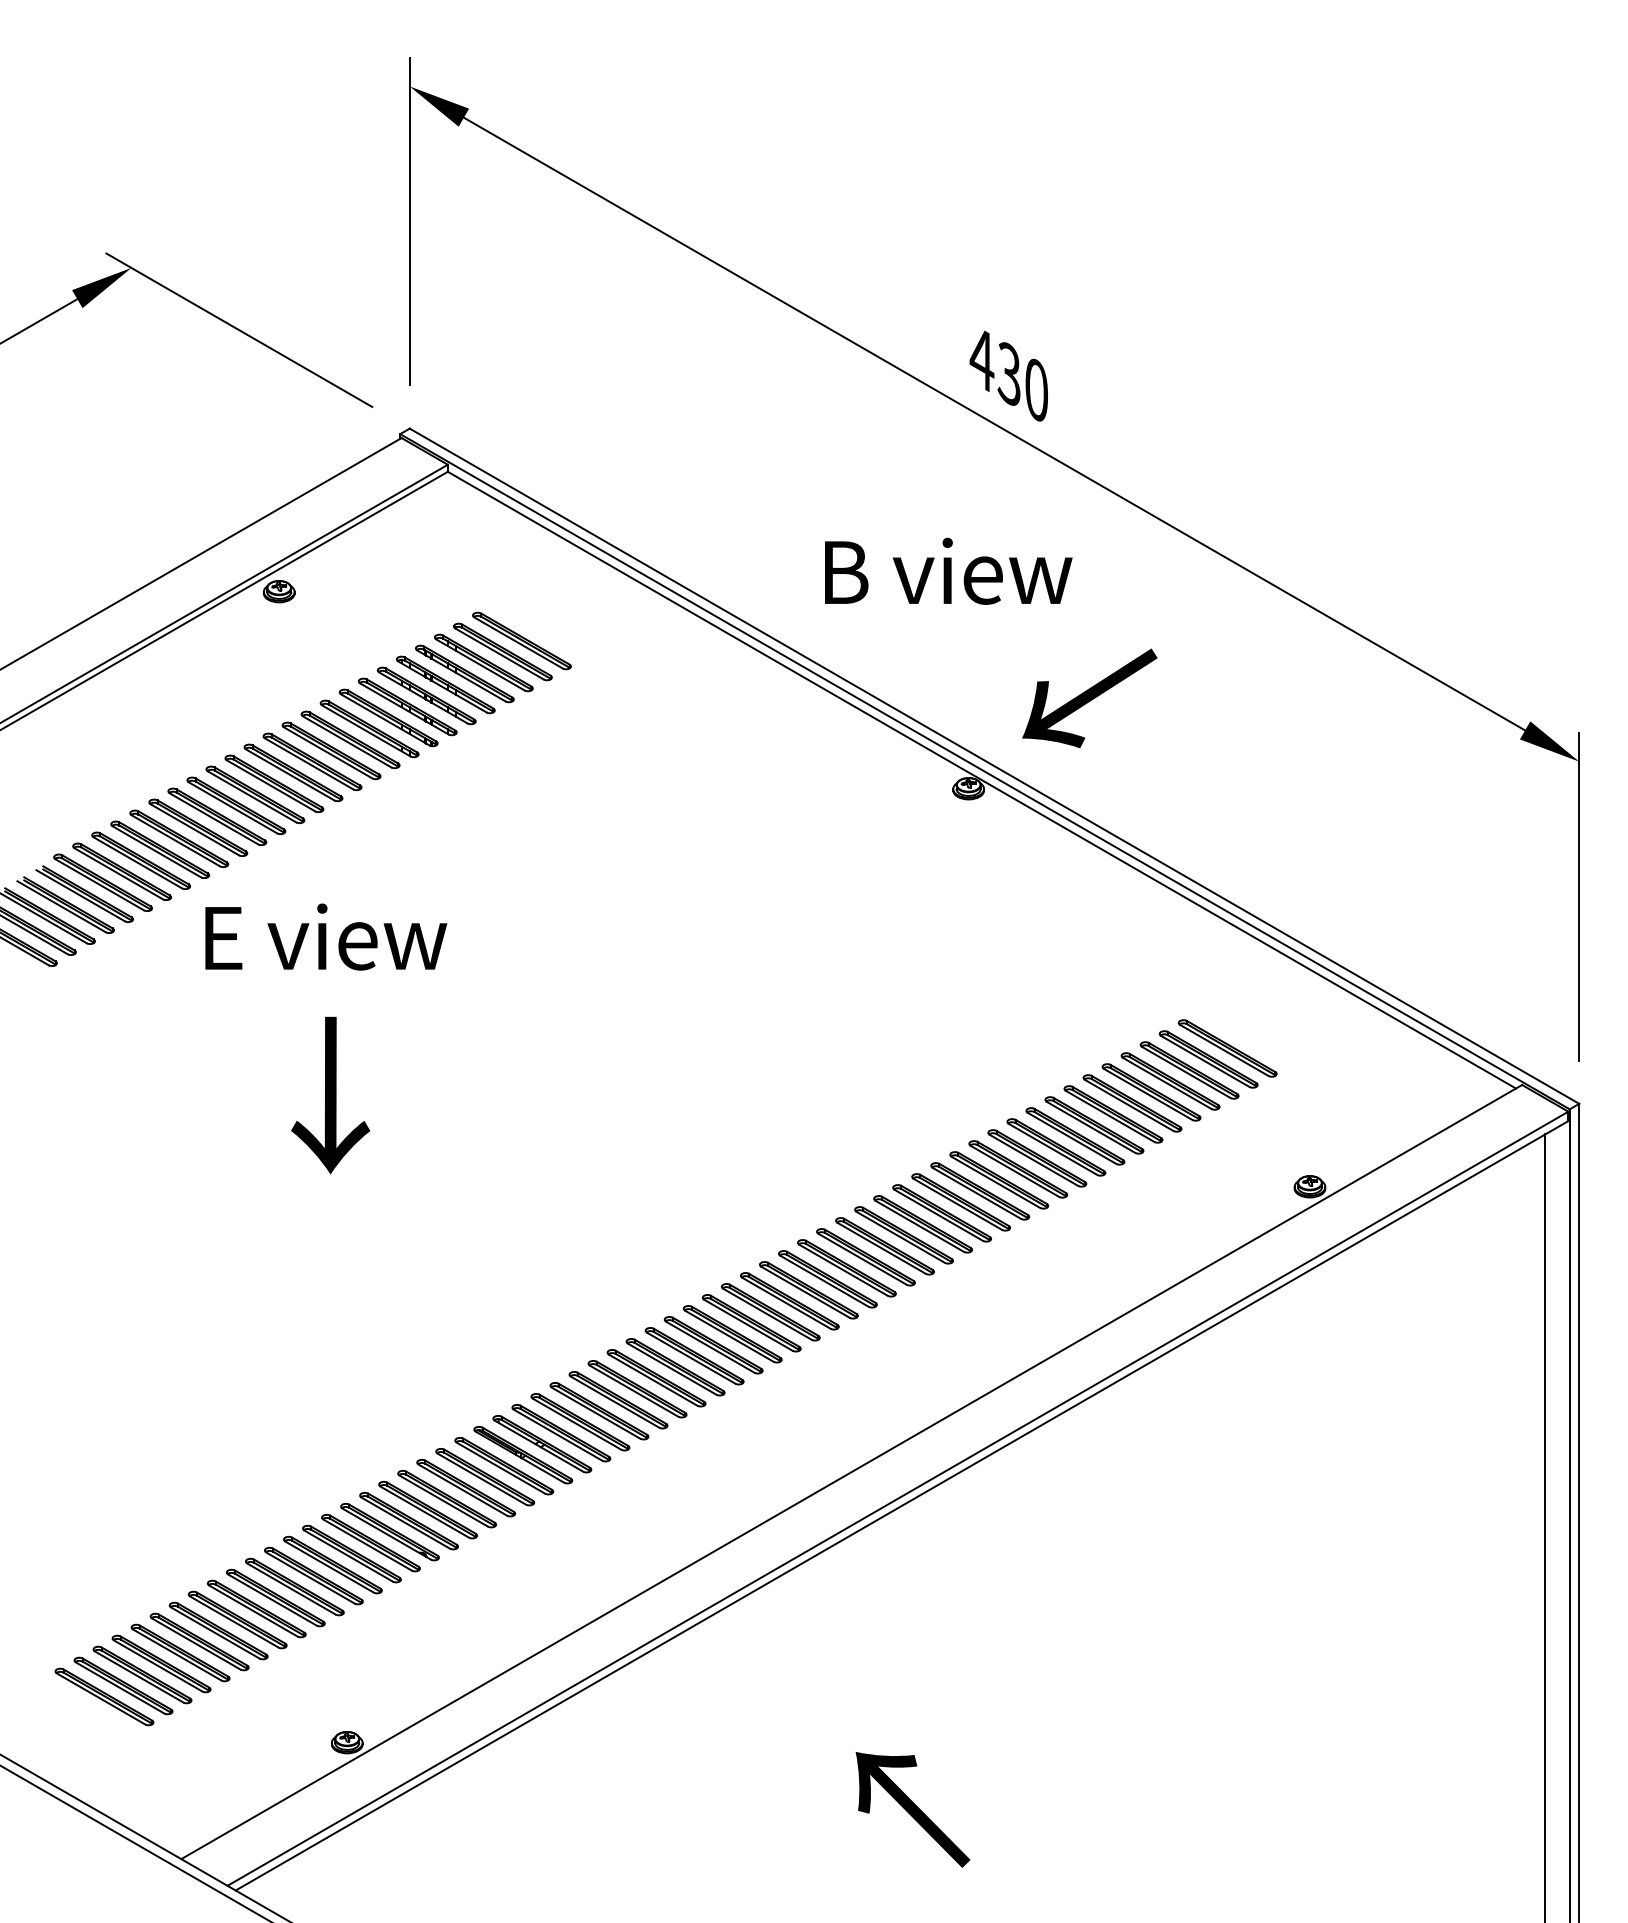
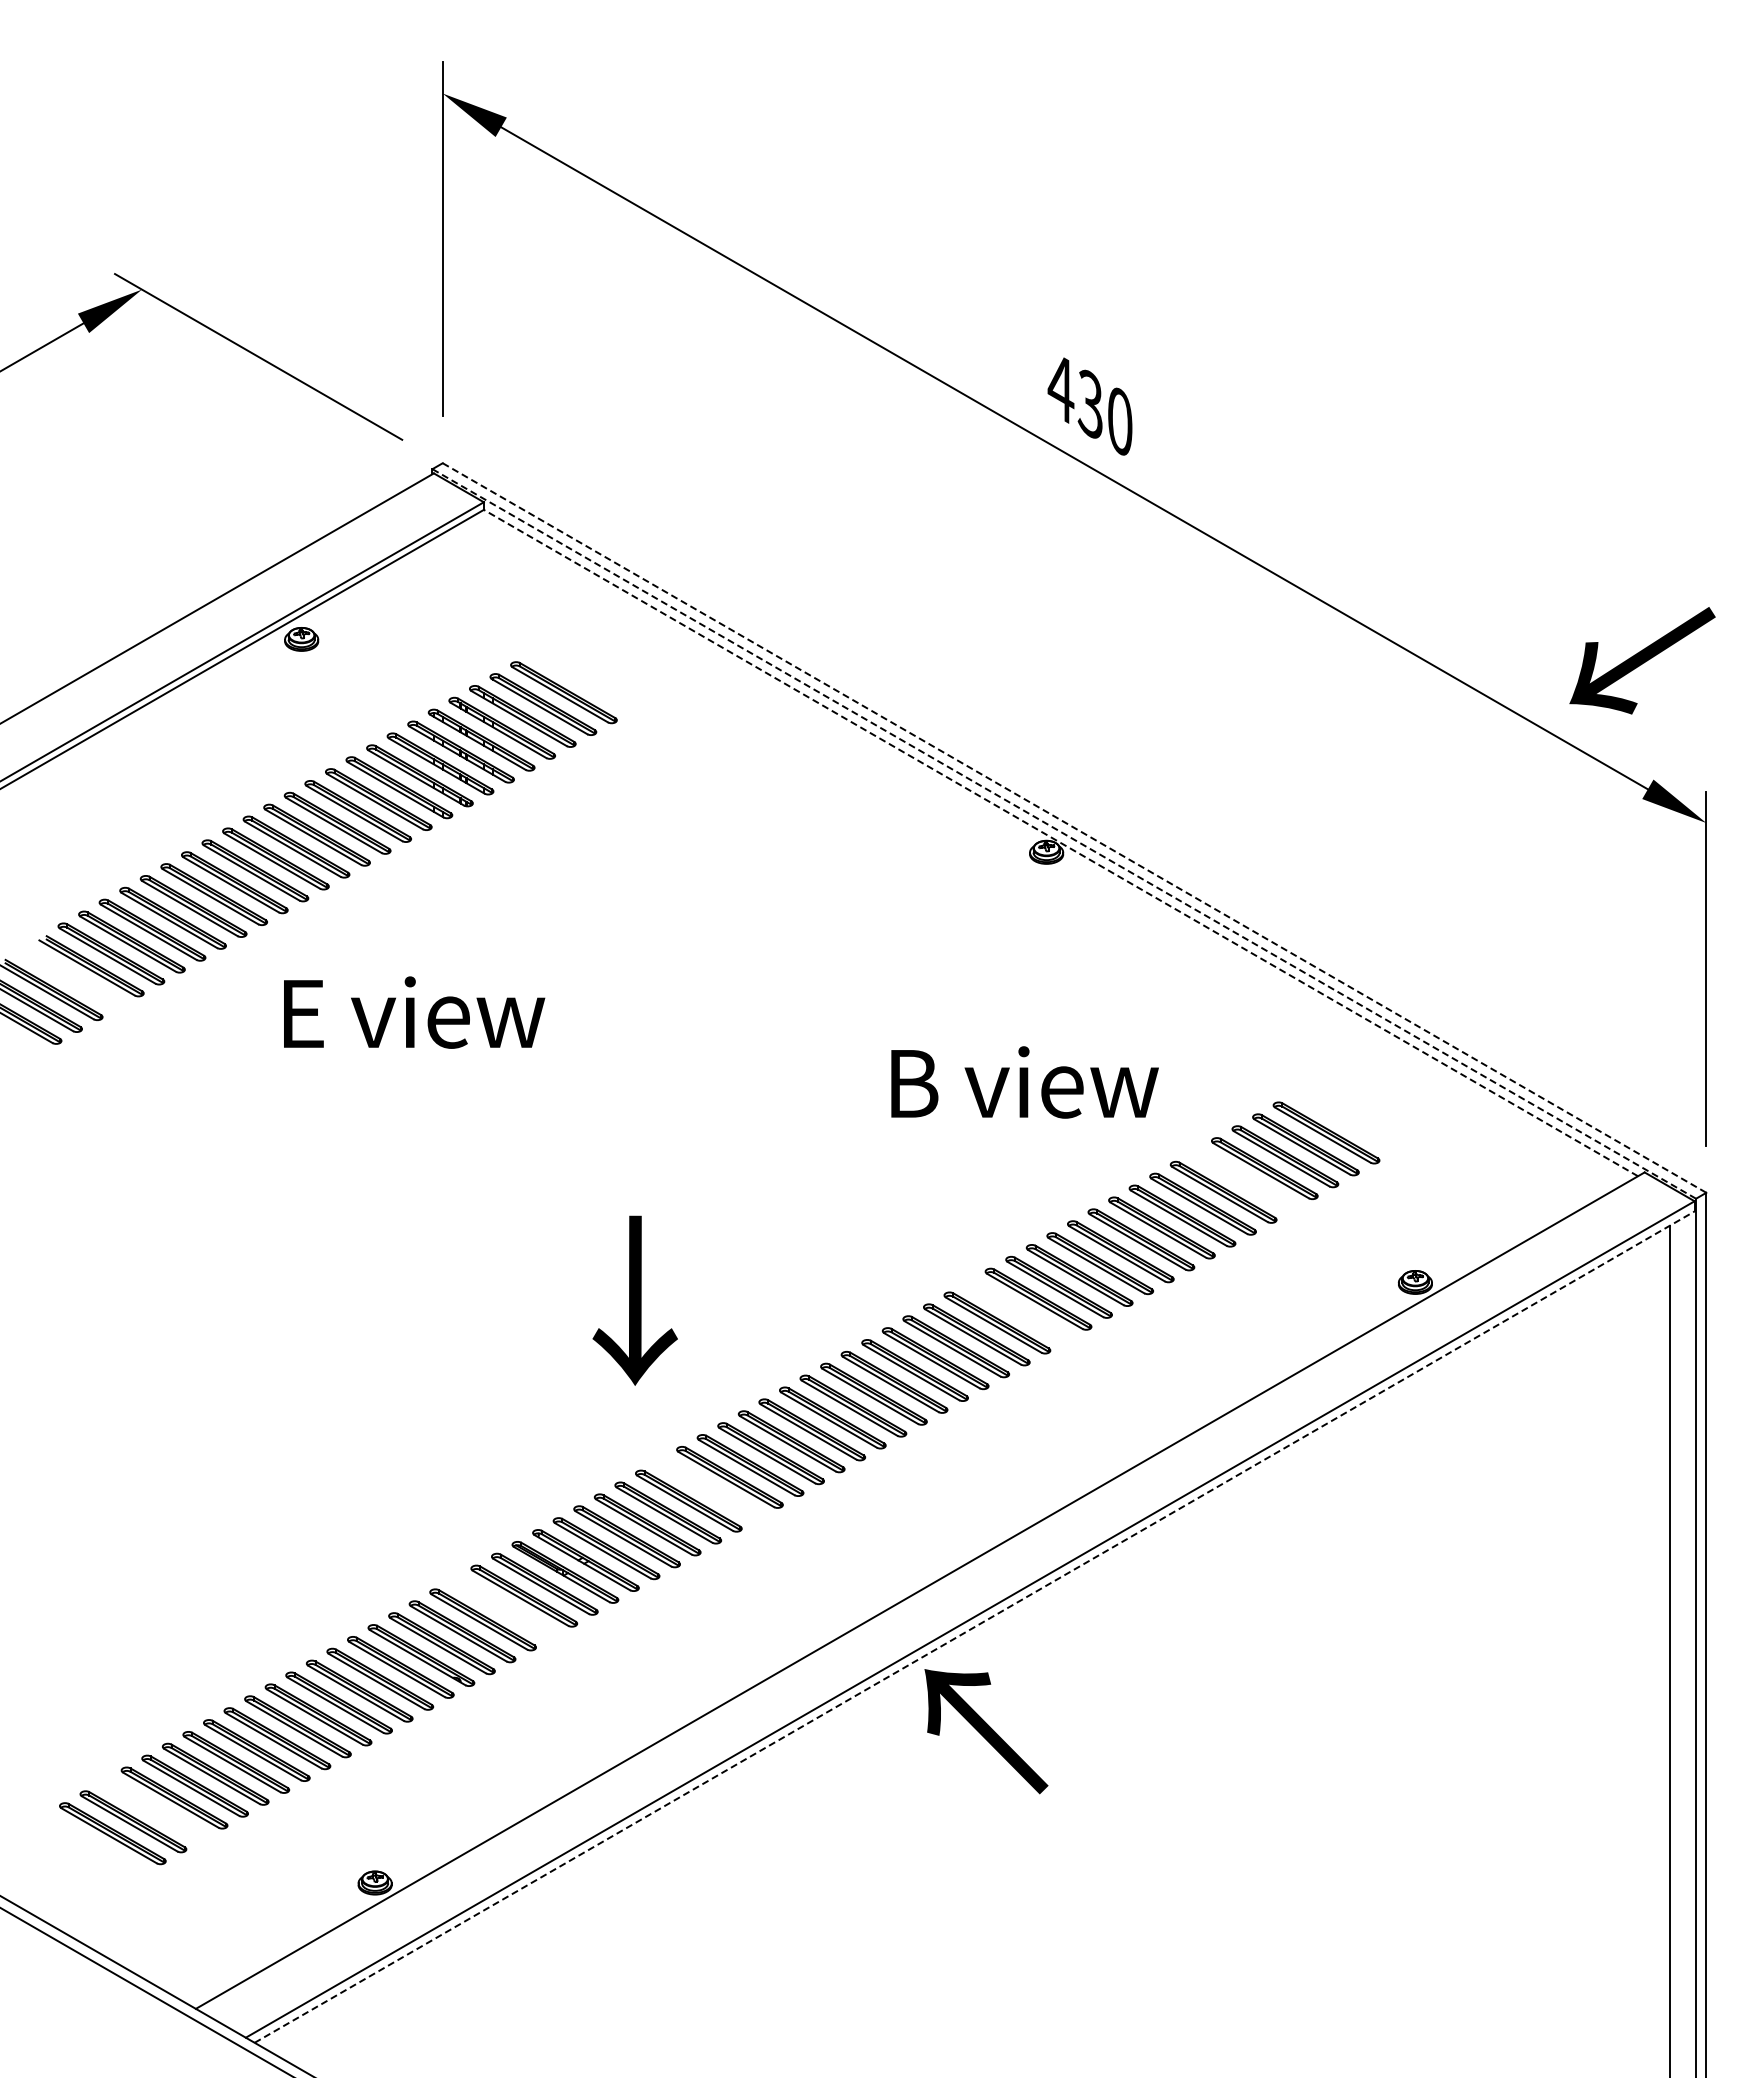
text: (948, 571) -> (1024, 1082), moved
text: (1089, 698) -> (1642, 660), moved
line: (994, 766) -> (1074, 828), solid -> dashed
line: (985, 771) -> (1064, 833), solid -> dashed
line: (981, 779) -> (1060, 842), solid -> dashed
part: (65, 905) -> (70, 978), removed
text: (326, 936) -> (414, 1012), moved
part: (1150, 1092) -> (1243, 1180), removed
text: (329, 1095) -> (634, 1300), moved
part: (941, 1212) -> (1017, 1310), removed
part: (656, 1377) -> (709, 1488), removed
part: (466, 1487) -> (503, 1607), removed
line: (902, 1505) -> (975, 1626), solid -> dashed
part: (142, 1674) -> (153, 1809), removed
text: (913, 1809) -> (986, 1731), moved

